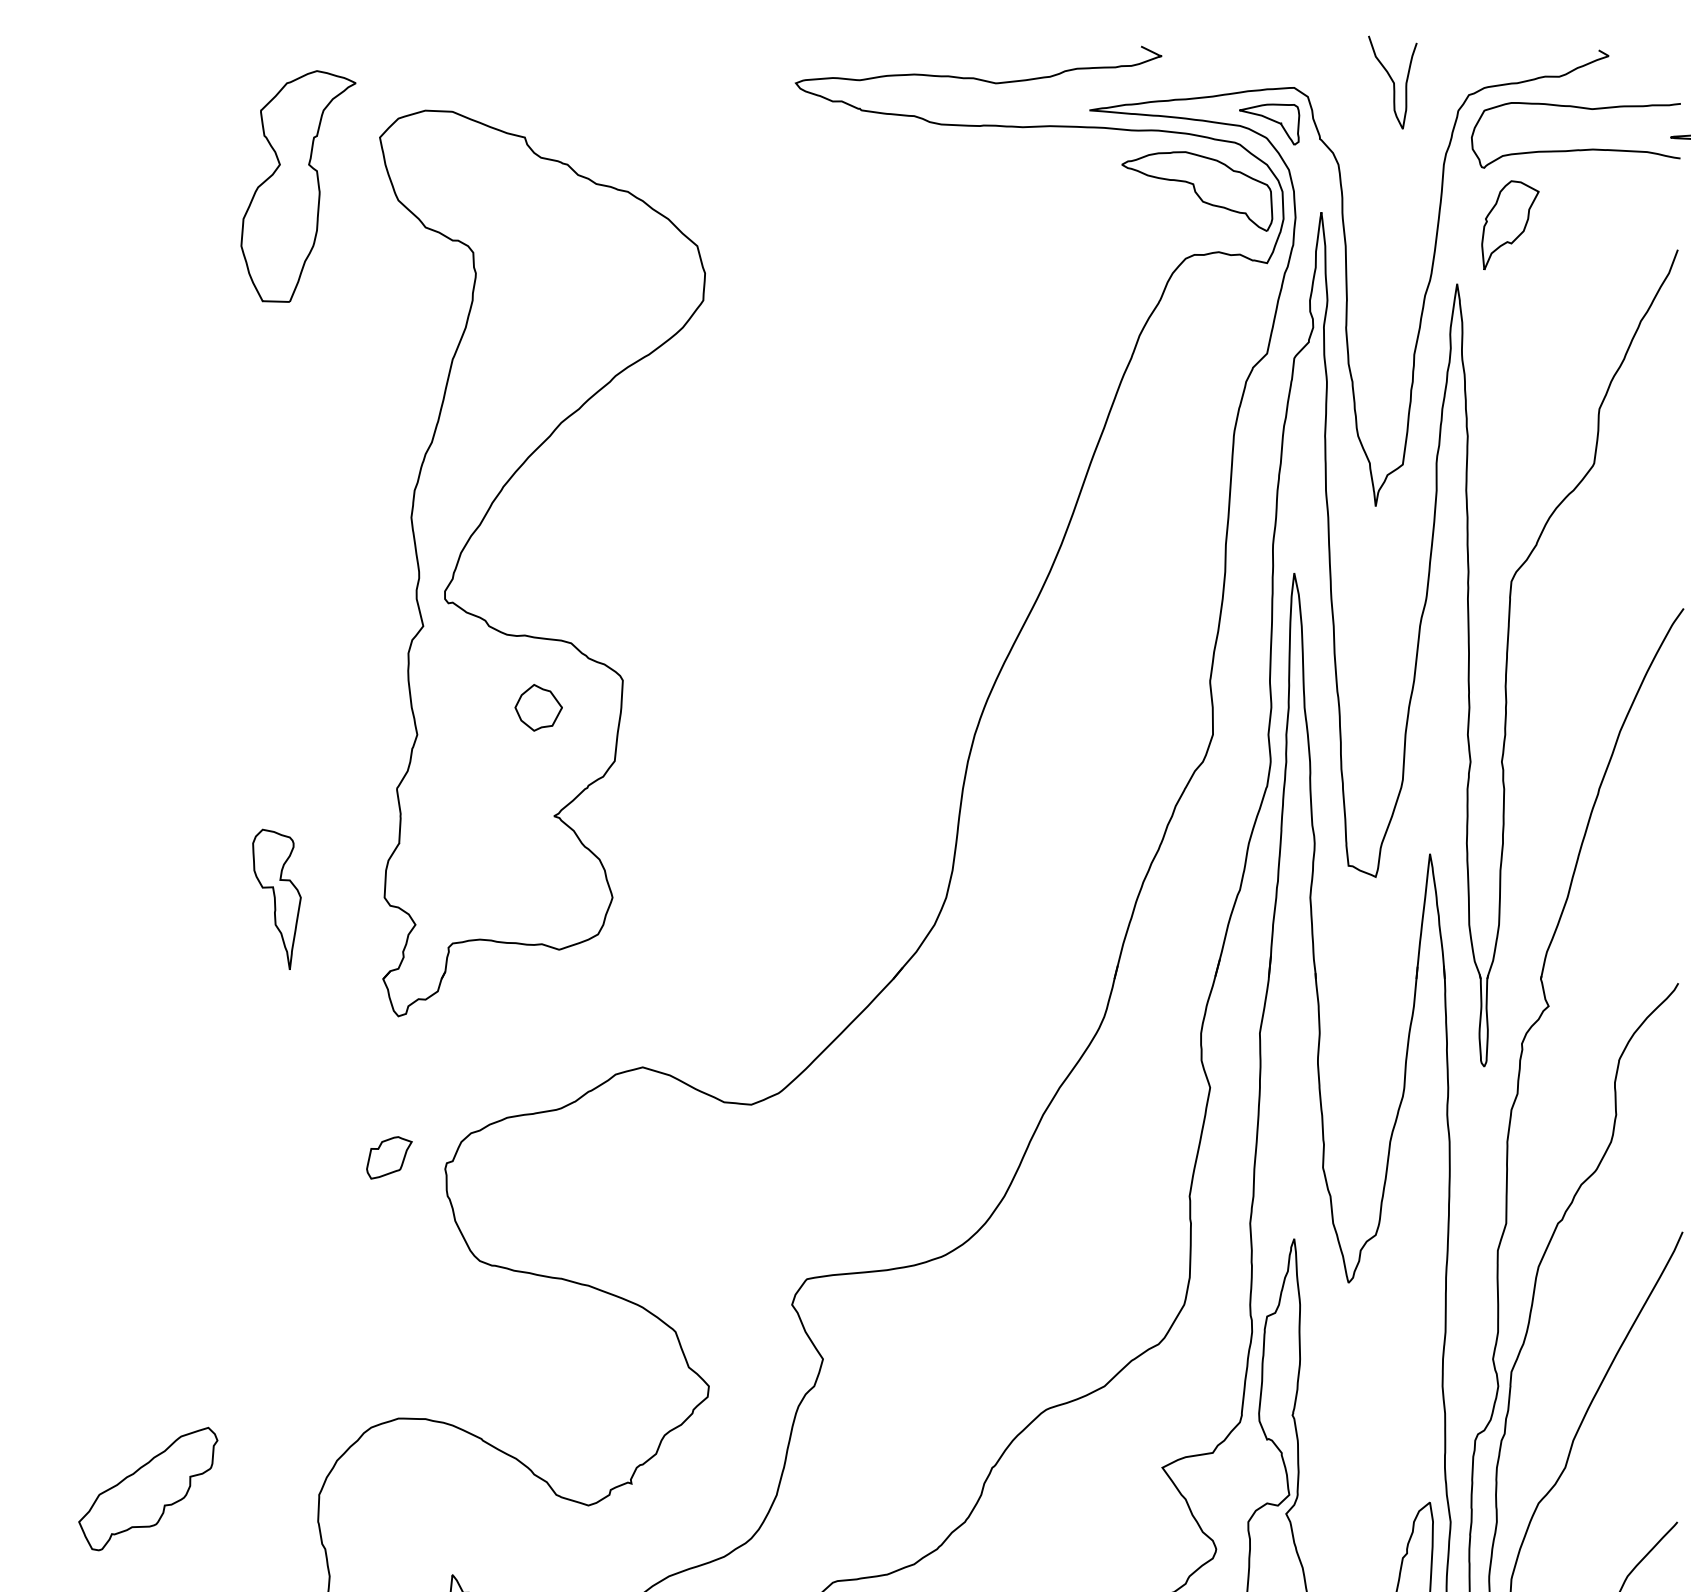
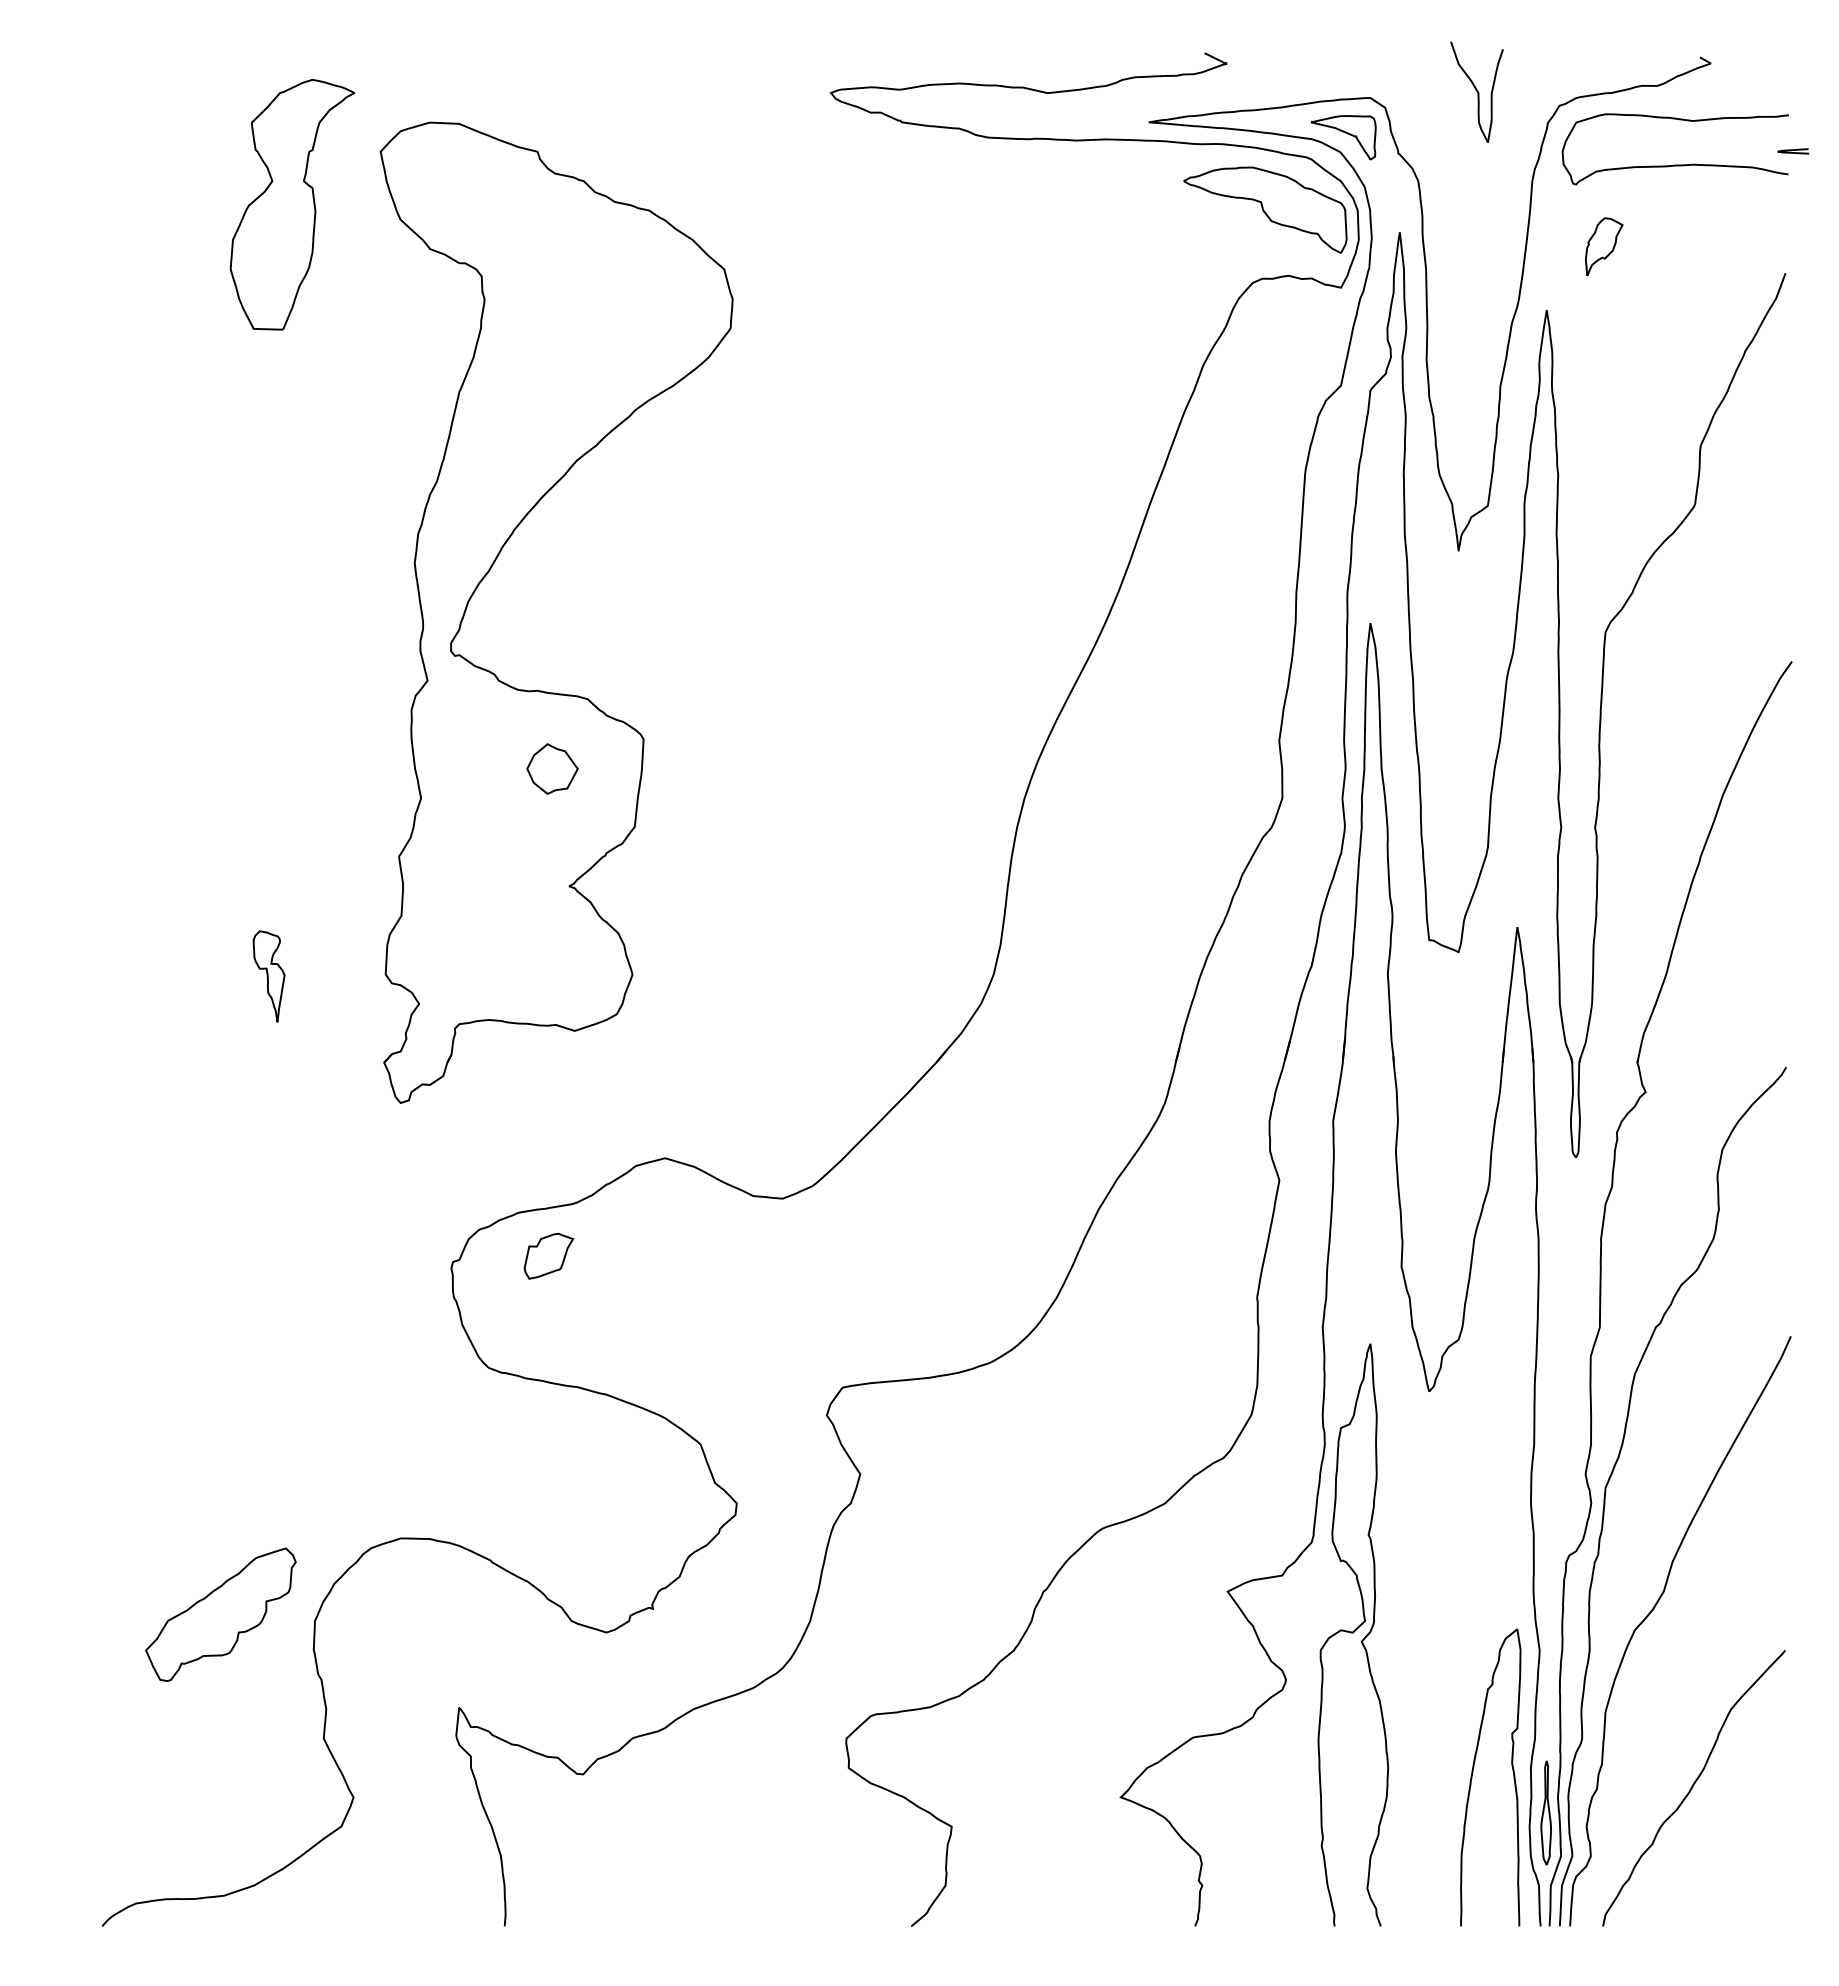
part: (1509, 225) -> (1603, 246), size x0.6
part: (276, 899) -> (268, 976), size x0.6
part: (389, 1157) -> (548, 1255), moved
part: (147, 1488) -> (220, 1614), moved

